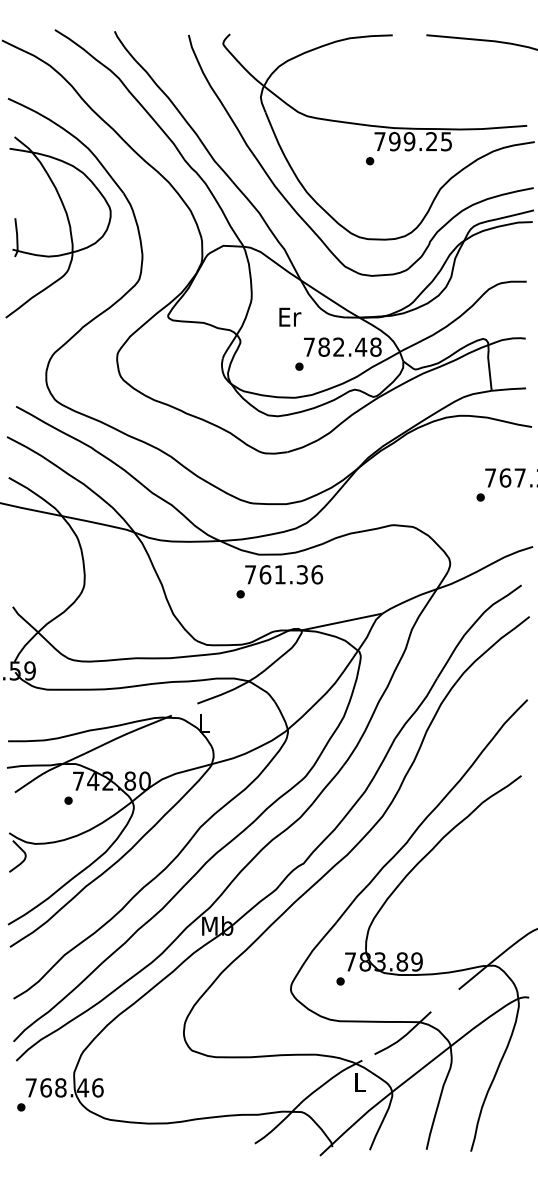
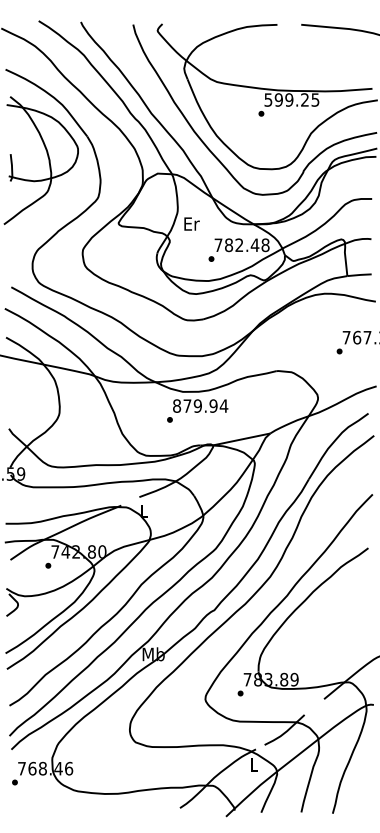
text: (380, 140) -> (268, 99), 799.25 -> 599.25
text: (289, 316) -> (191, 223), moved
text: (283, 573) -> (200, 405), 761.36 -> 879.94

